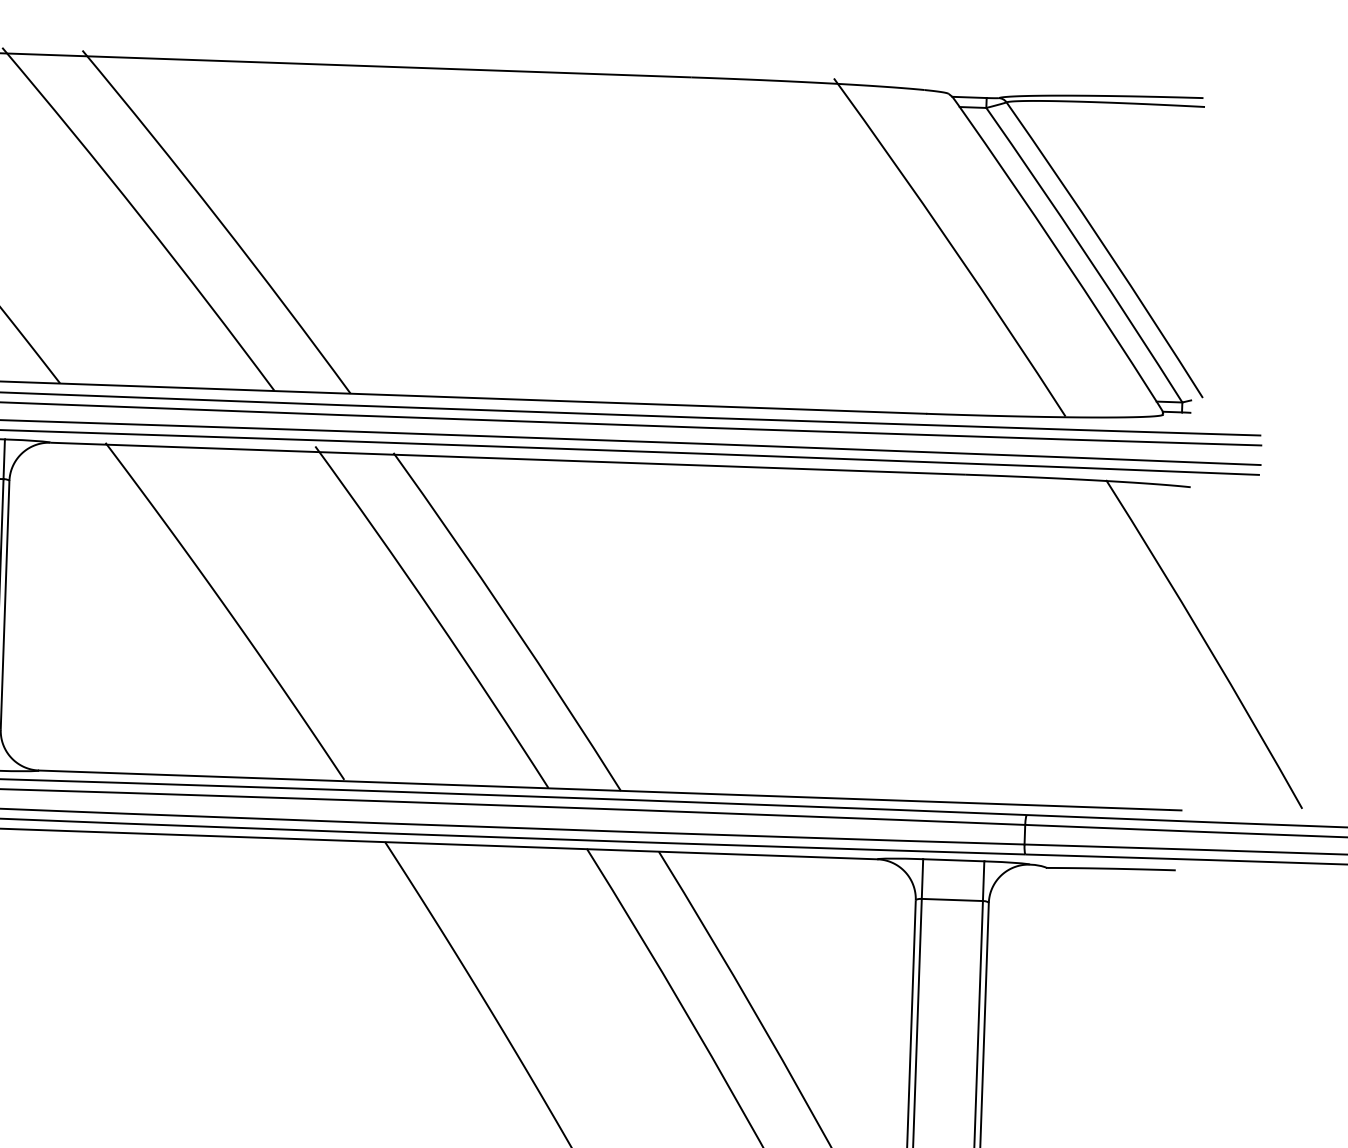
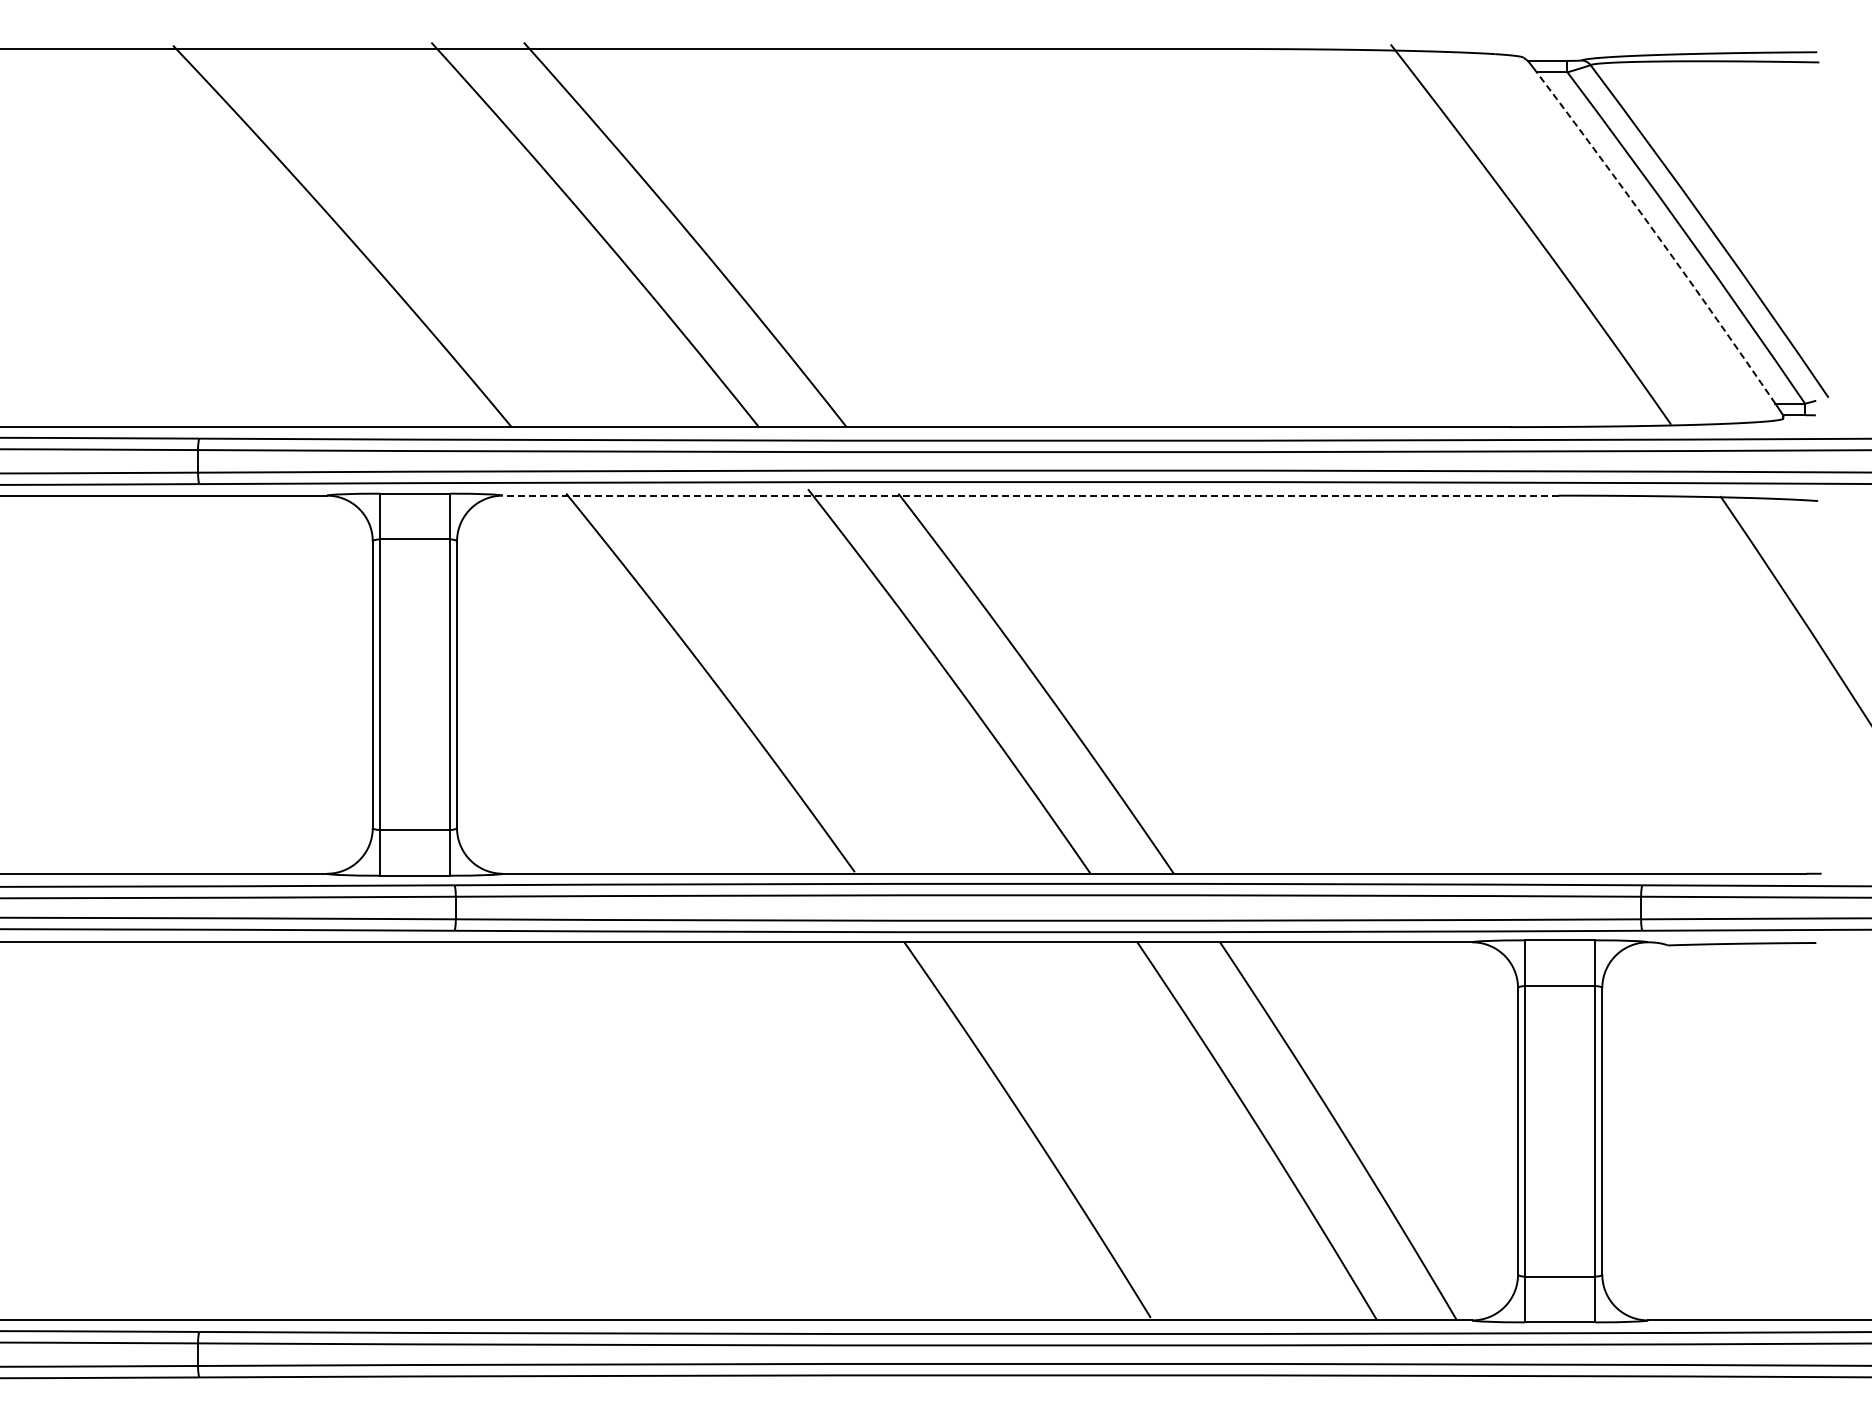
arc: (1060, 253) -> (1658, 236), solid -> dashed
line: (508, 458) -> (1030, 495), solid -> dashed

